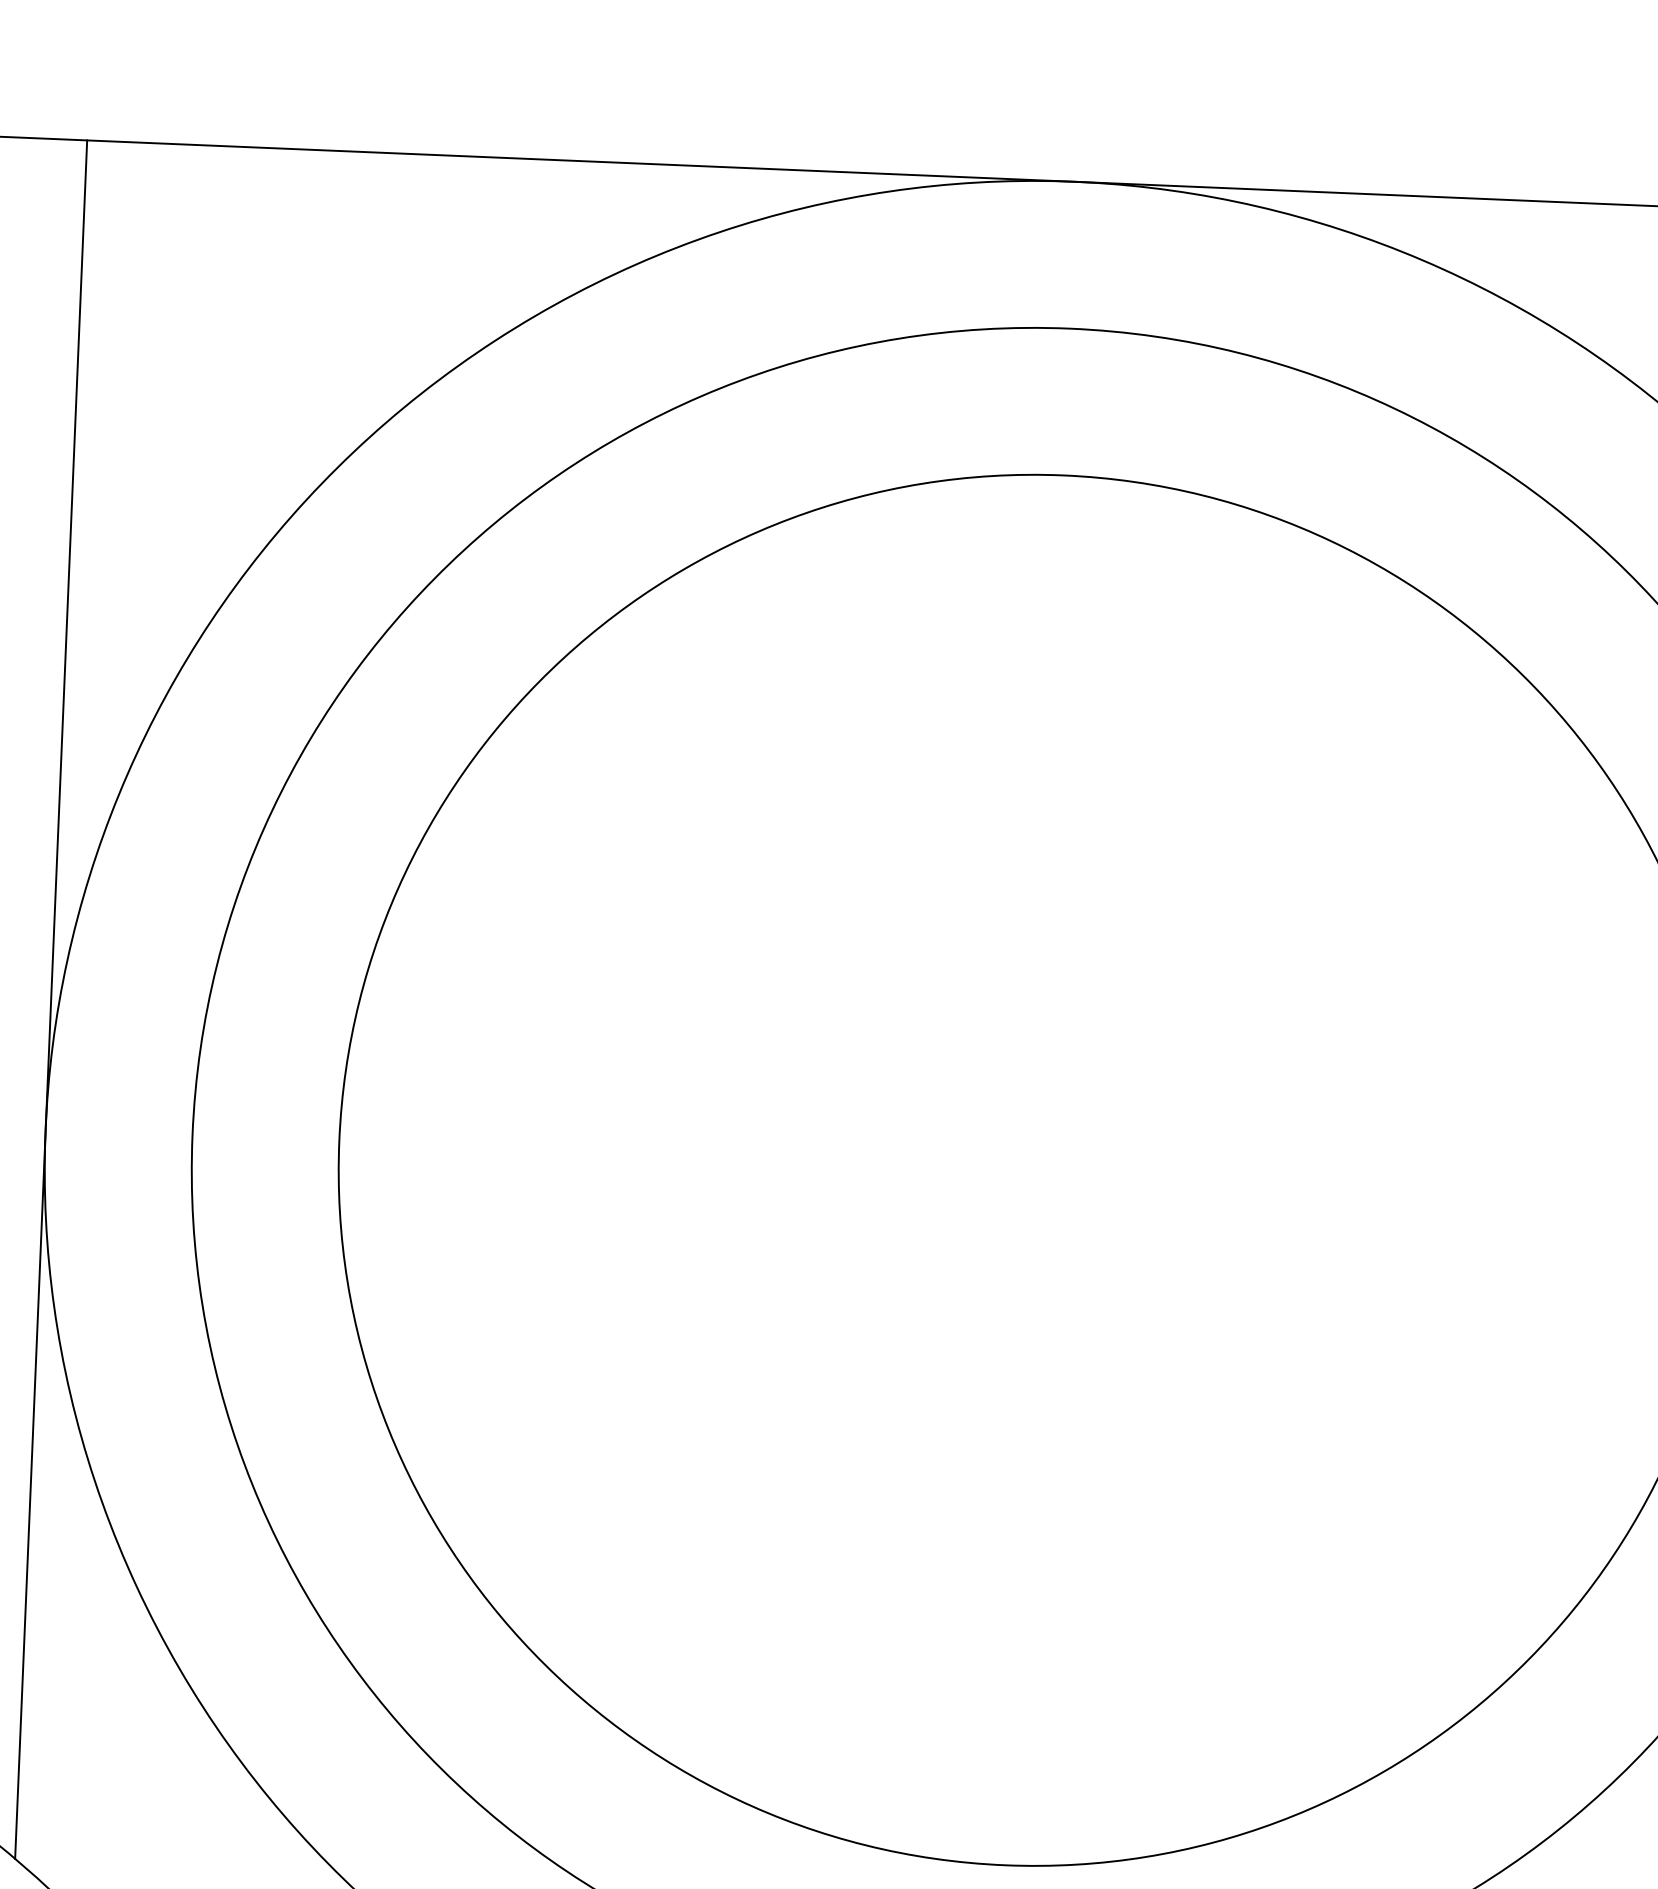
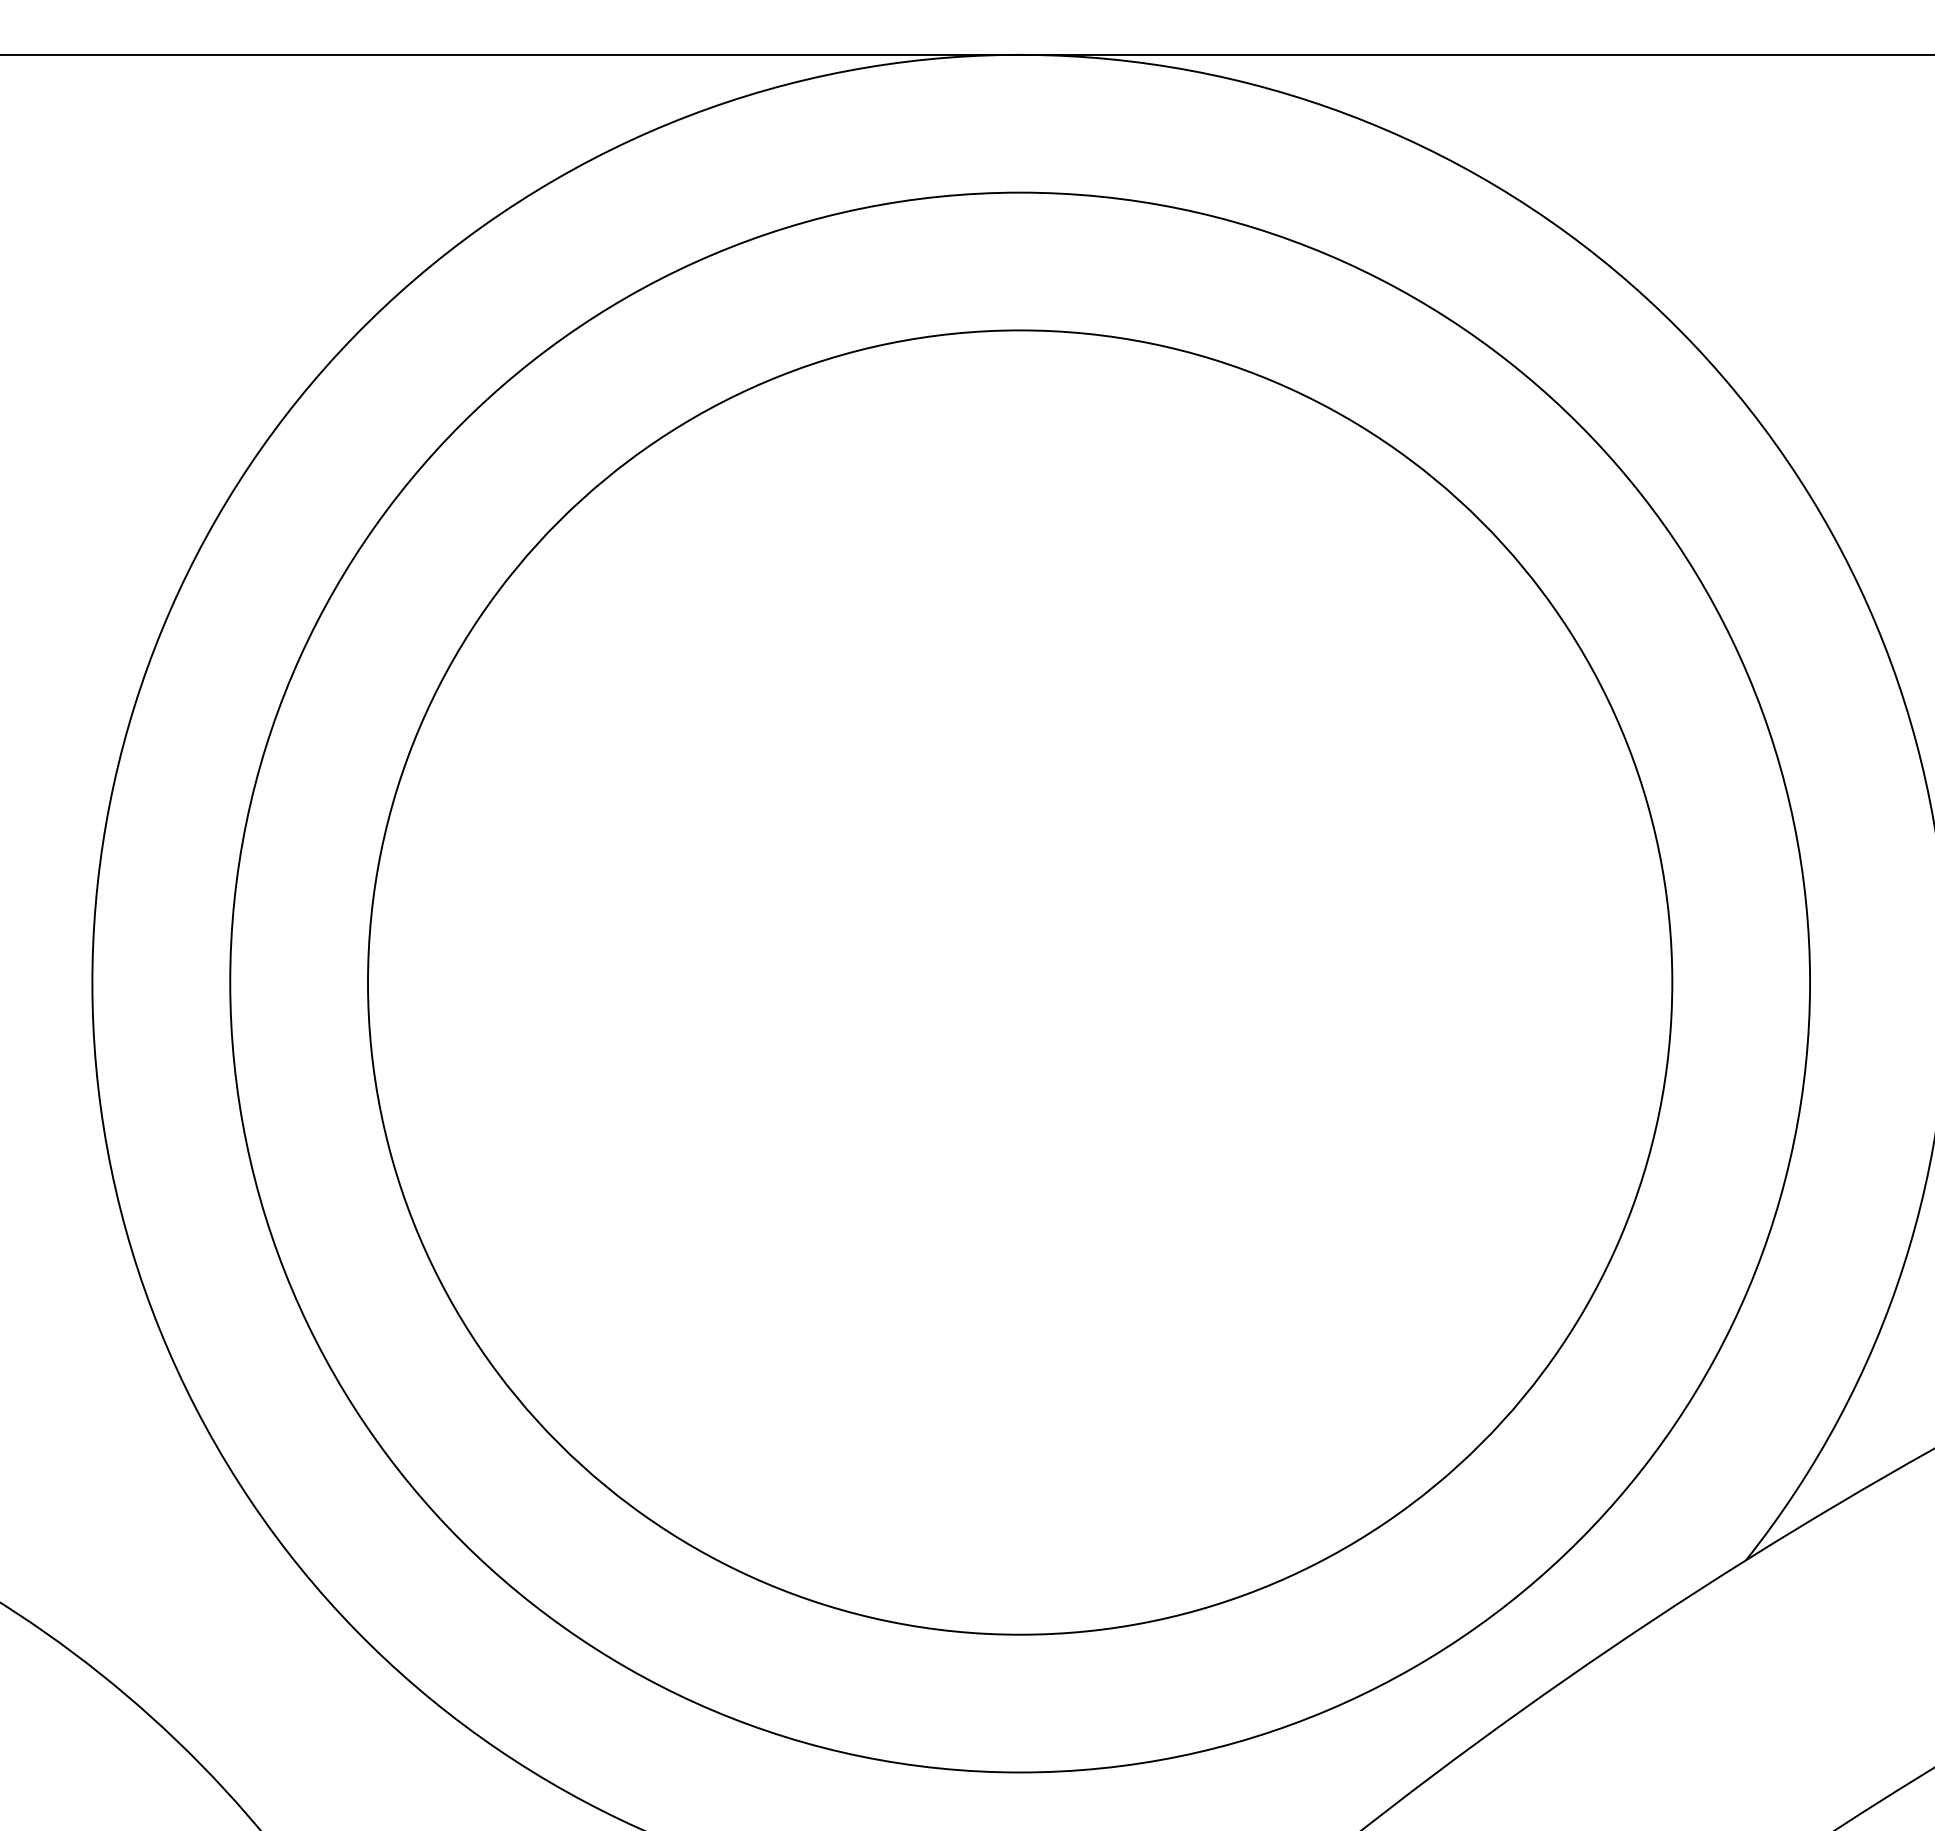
line: (51, 998) -> (92, 860), removed

